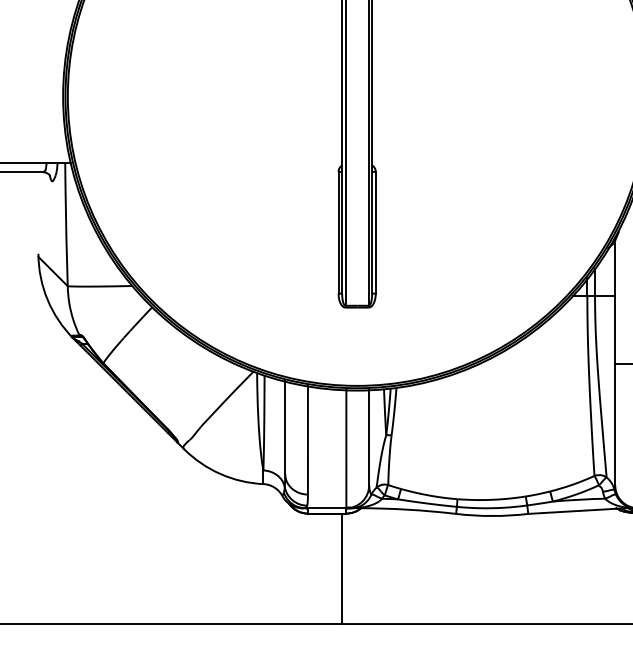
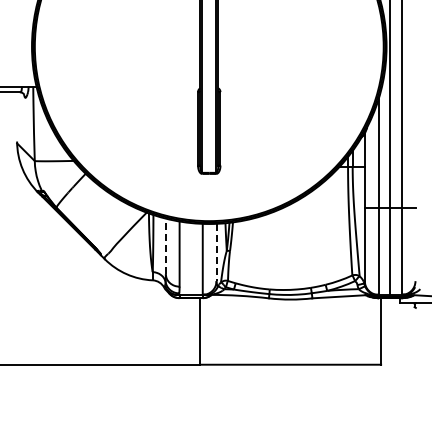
line: (284, 427) -> (165, 246), solid -> dashed
line: (369, 437) -> (216, 252), solid -> dashed

